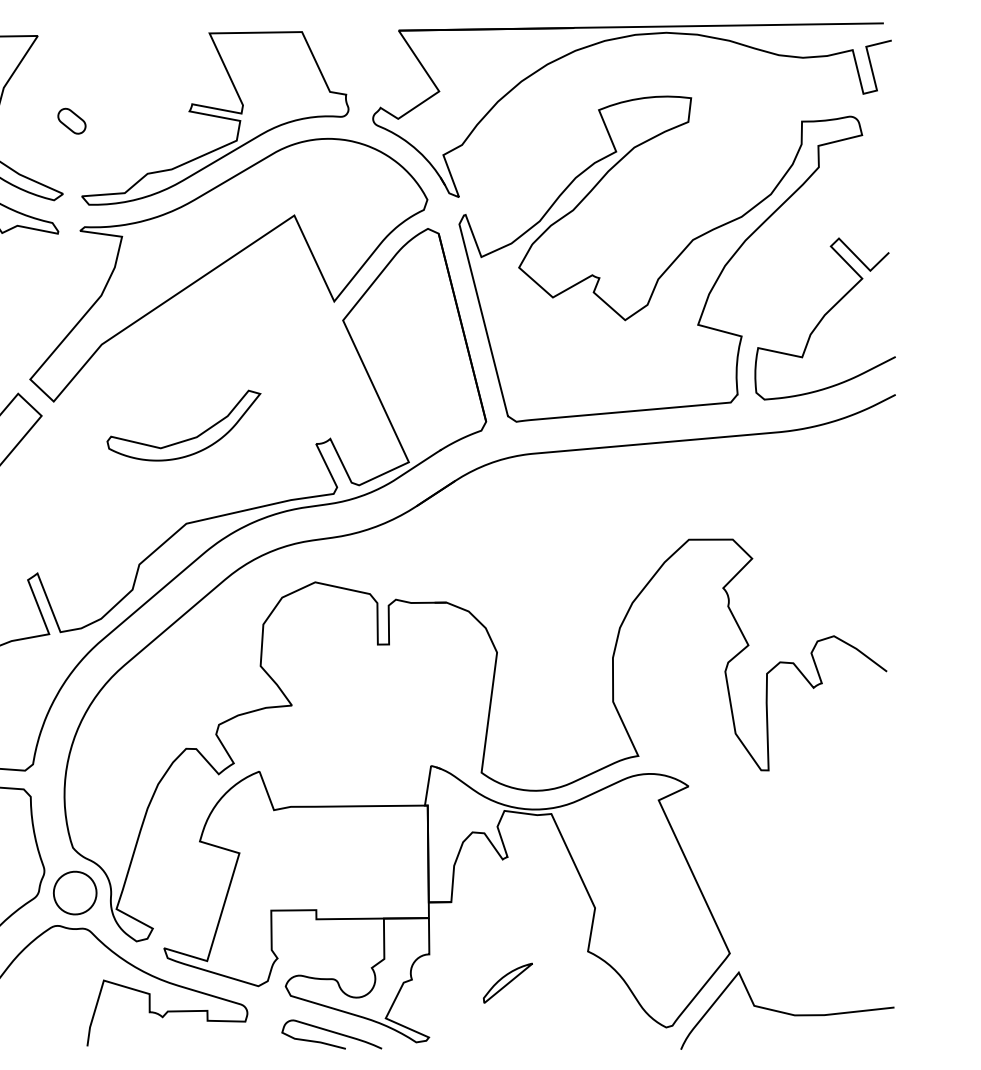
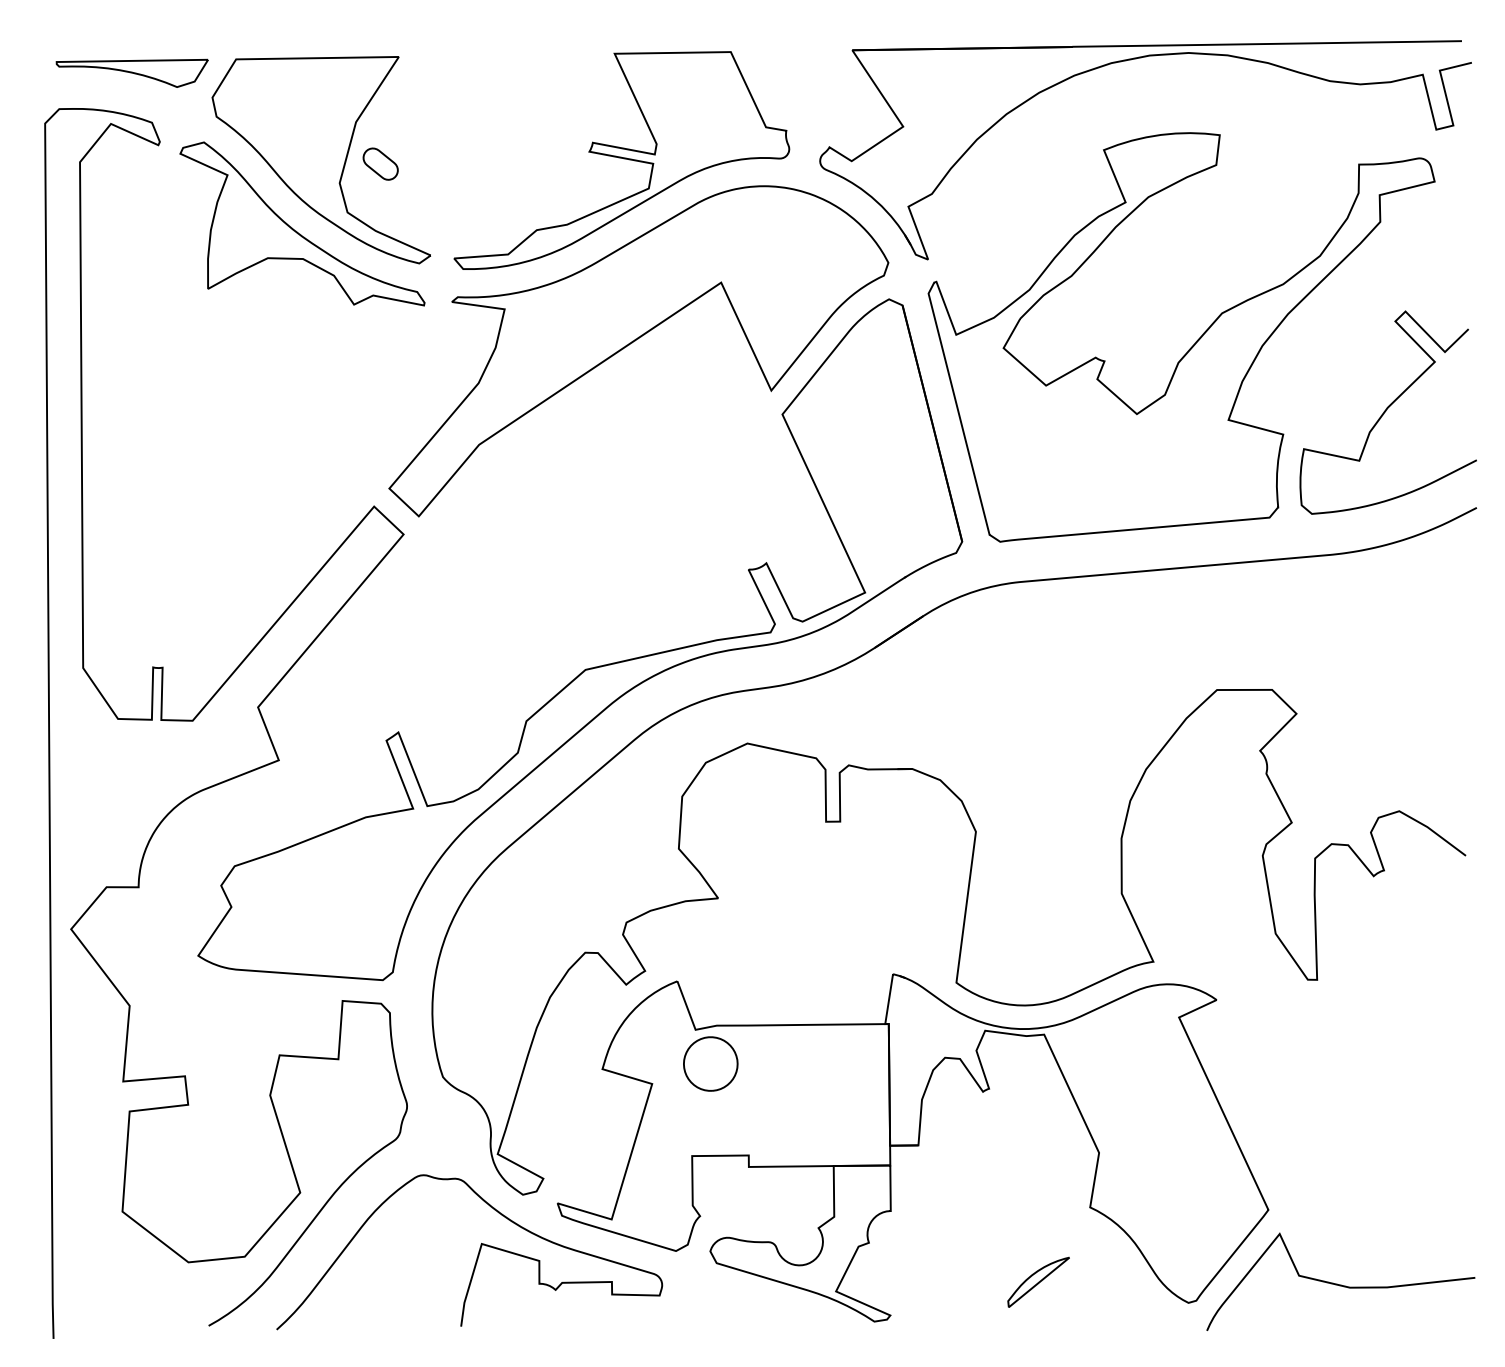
part: (71, 120) -> (380, 163), moved
part: (187, 439) -> (587, 563), removed
part: (74, 892) -> (710, 1063), moved
part: (507, 982) -> (1038, 1281), moved
curve: (332, 1032) -> (768, 1309), removed

